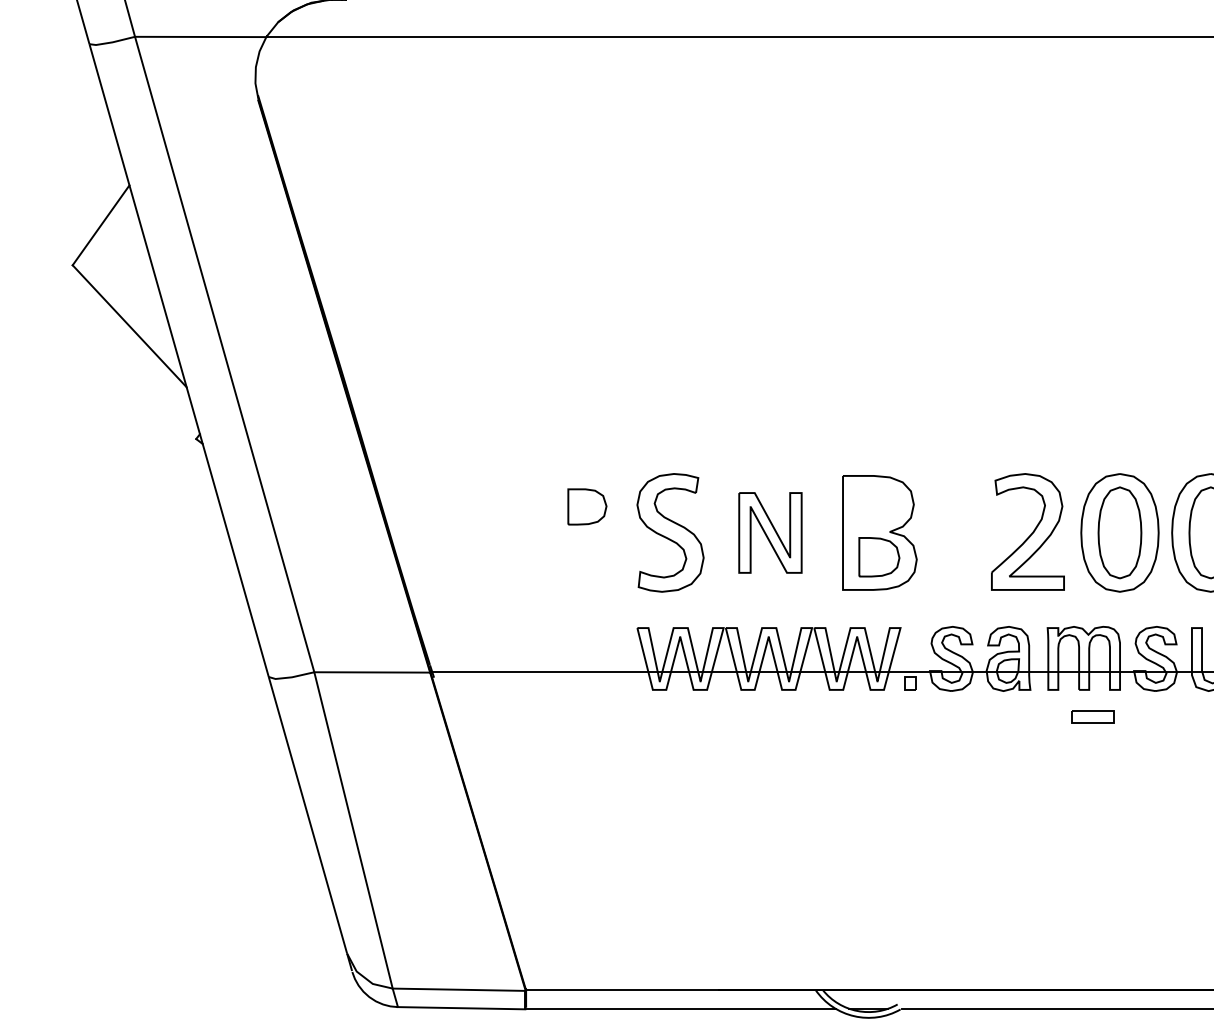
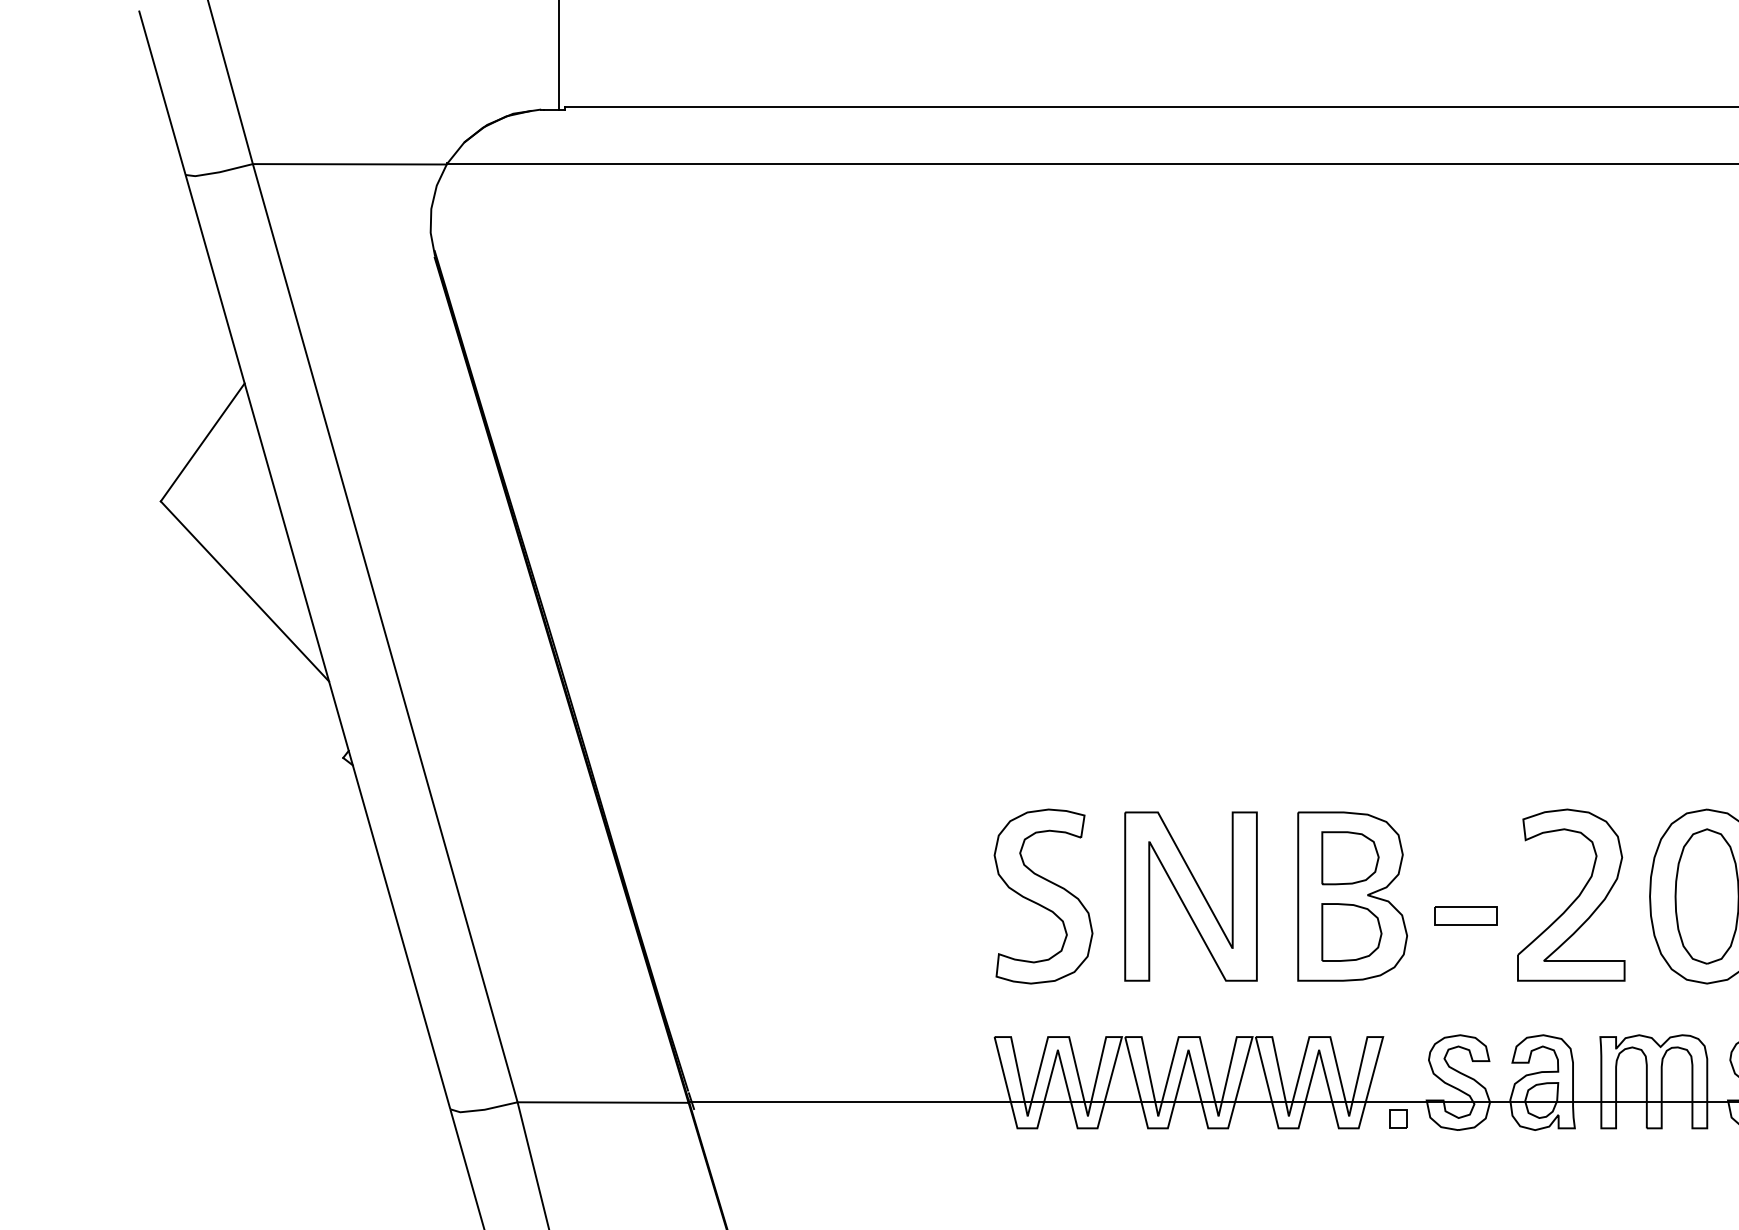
part: (587, 506) -> (1350, 857), moved
part: (770, 532) -> (1191, 895), size x1.43
part: (1092, 716) -> (1464, 915), moved

